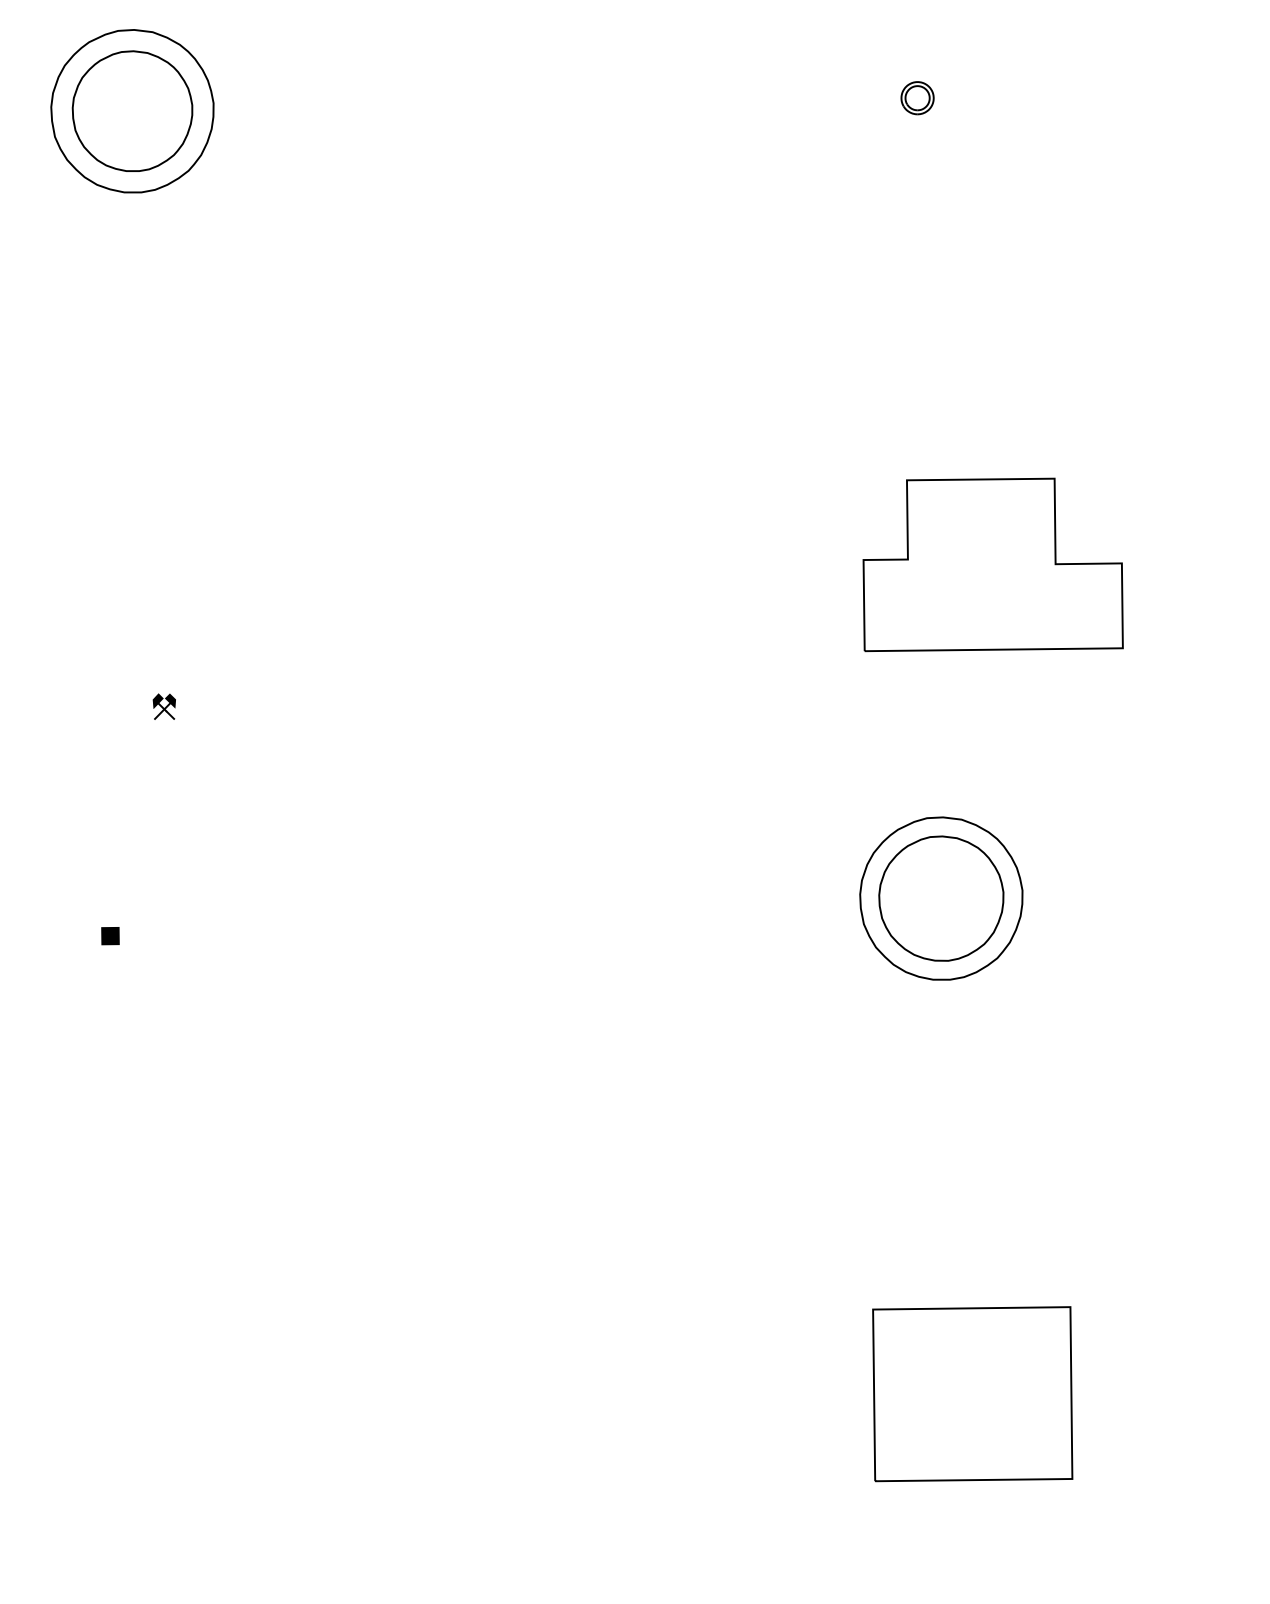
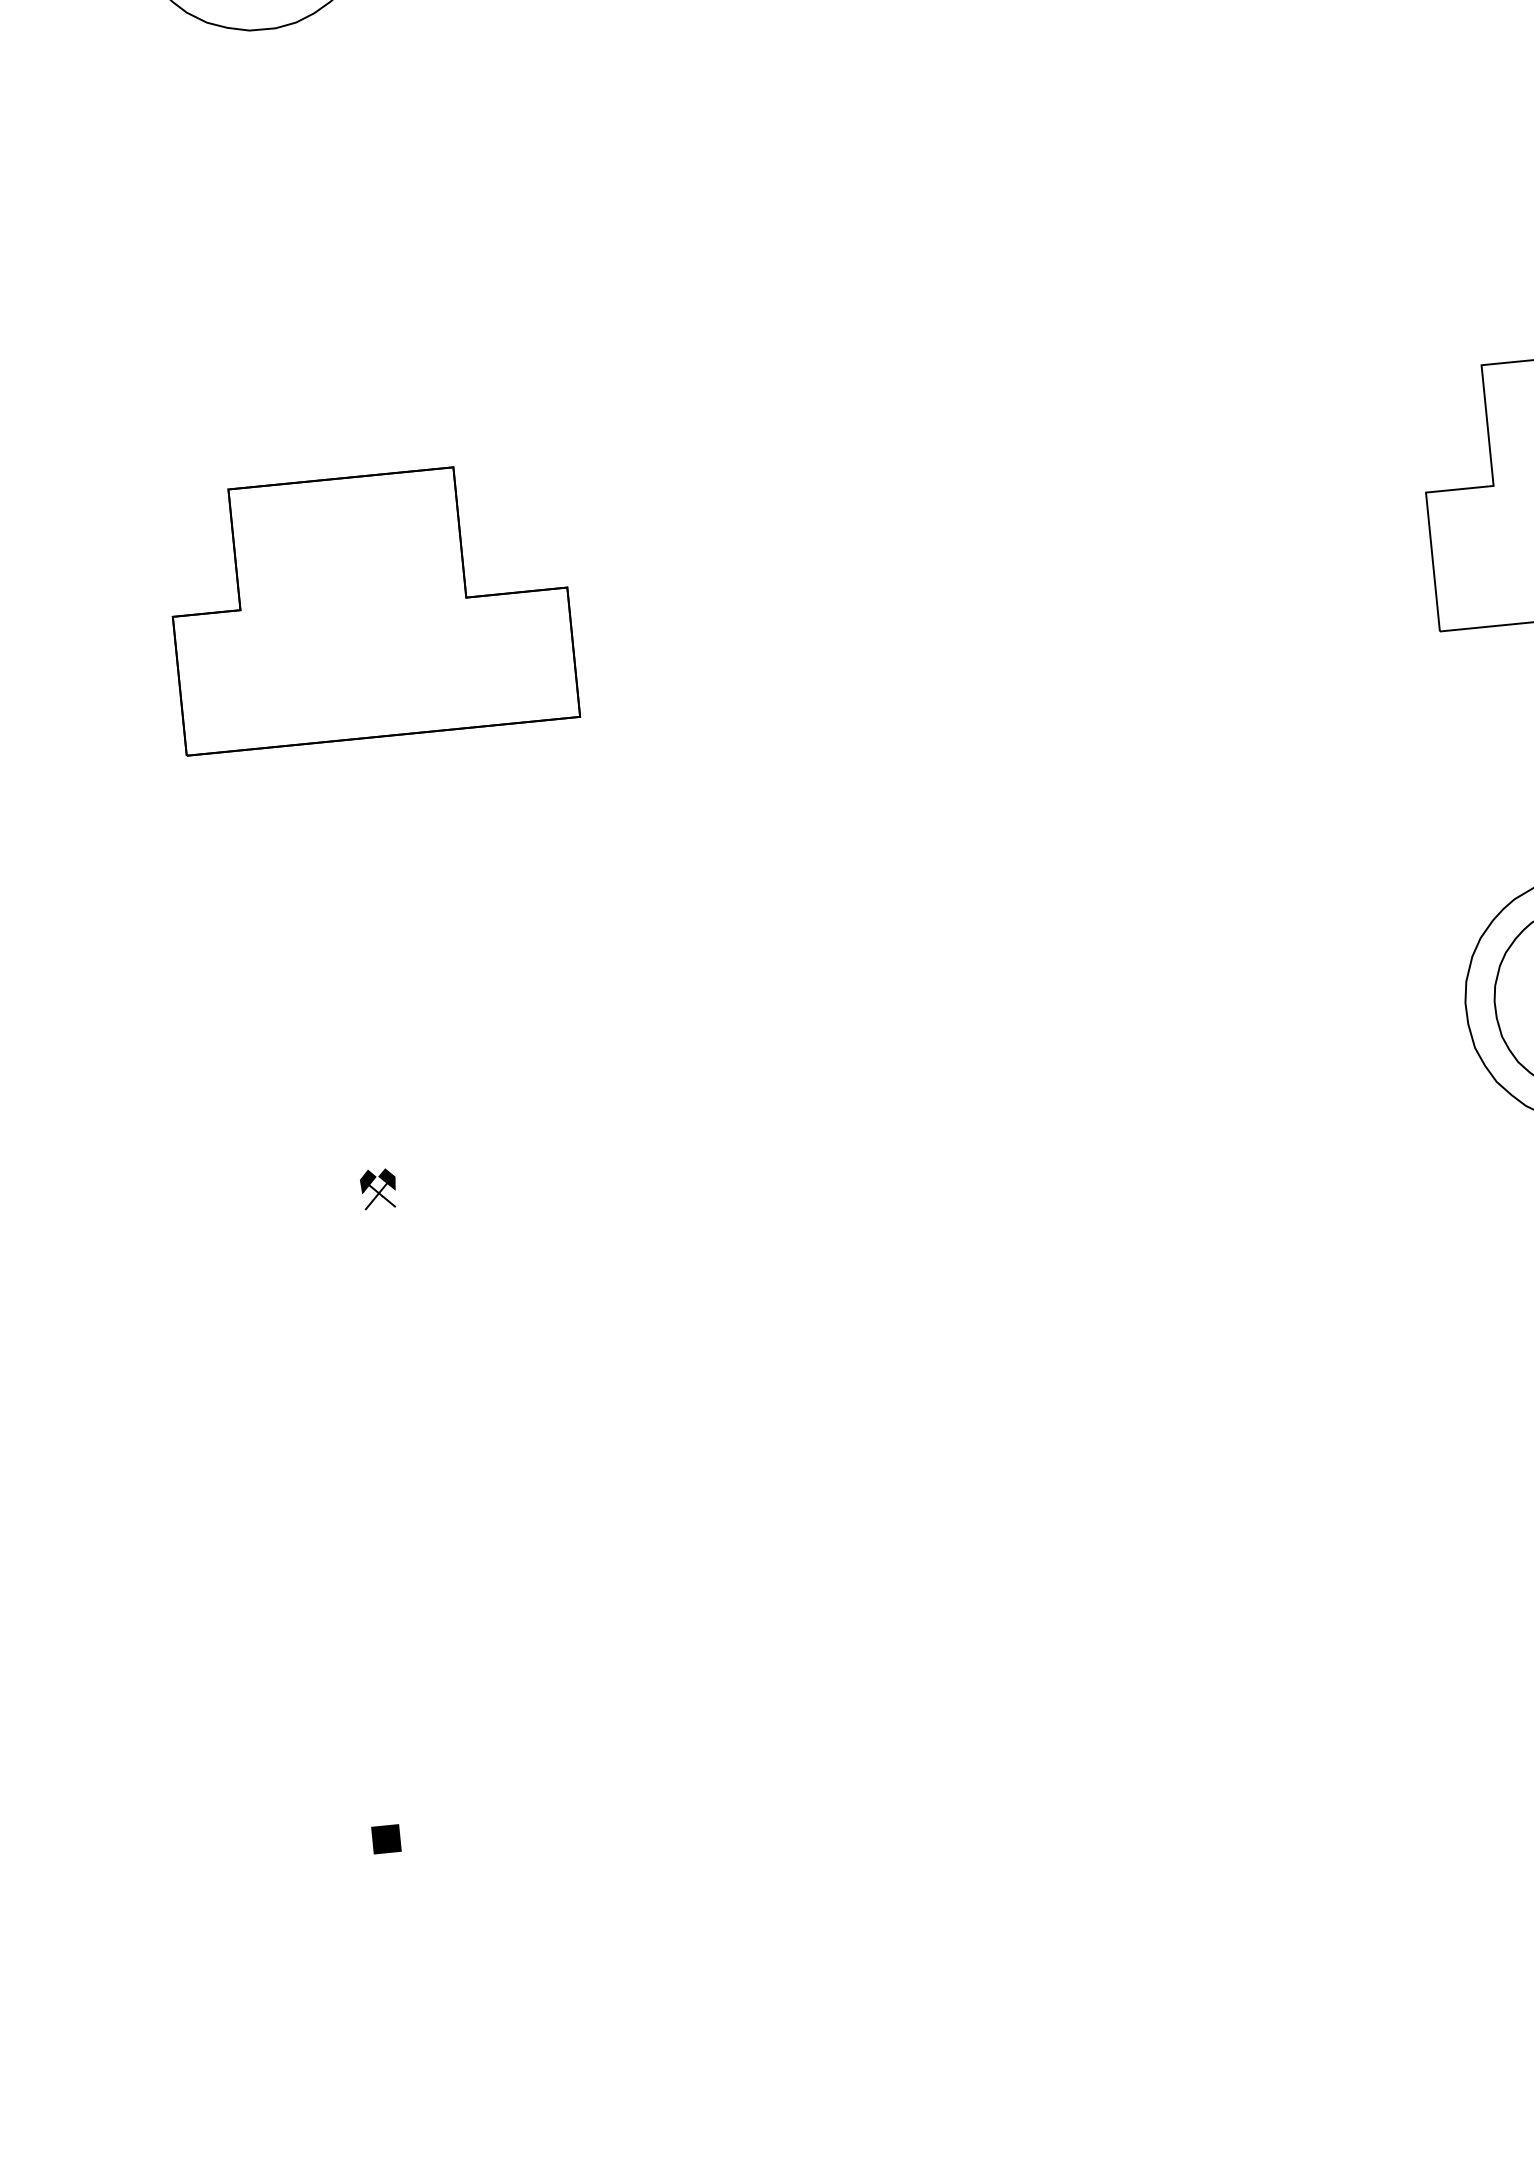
part: (170, 574) -> (370, 607), added
part: (163, 706) -> (377, 1189), moved
part: (110, 936) -> (386, 1839), moved

